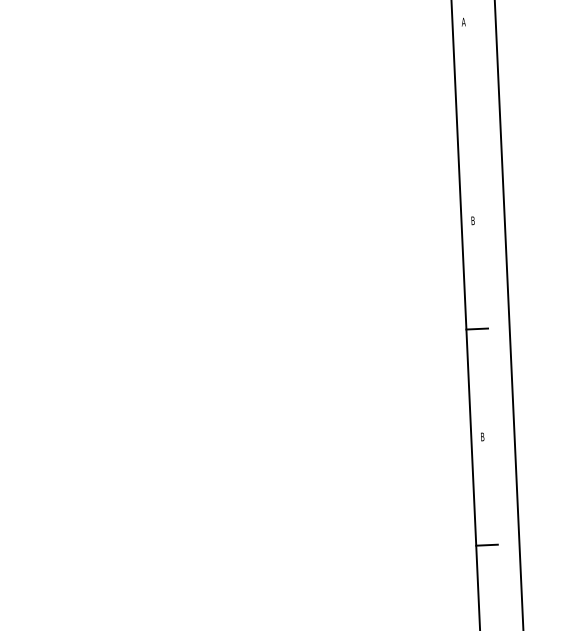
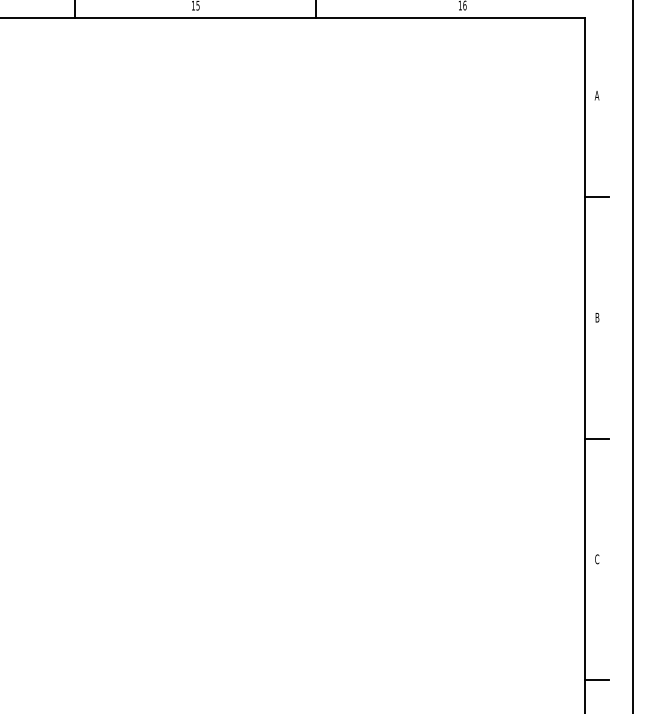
line: (467, 113) -> (596, 197), added
text: (482, 437) -> (597, 559), B -> C

